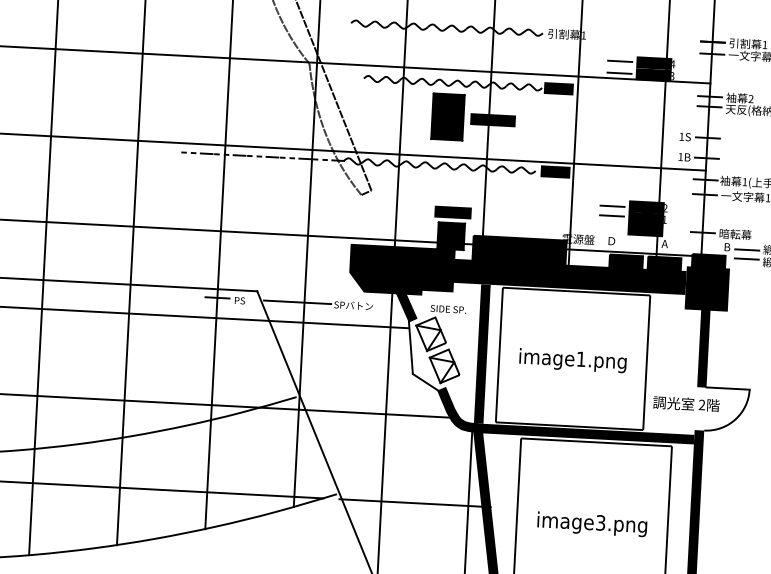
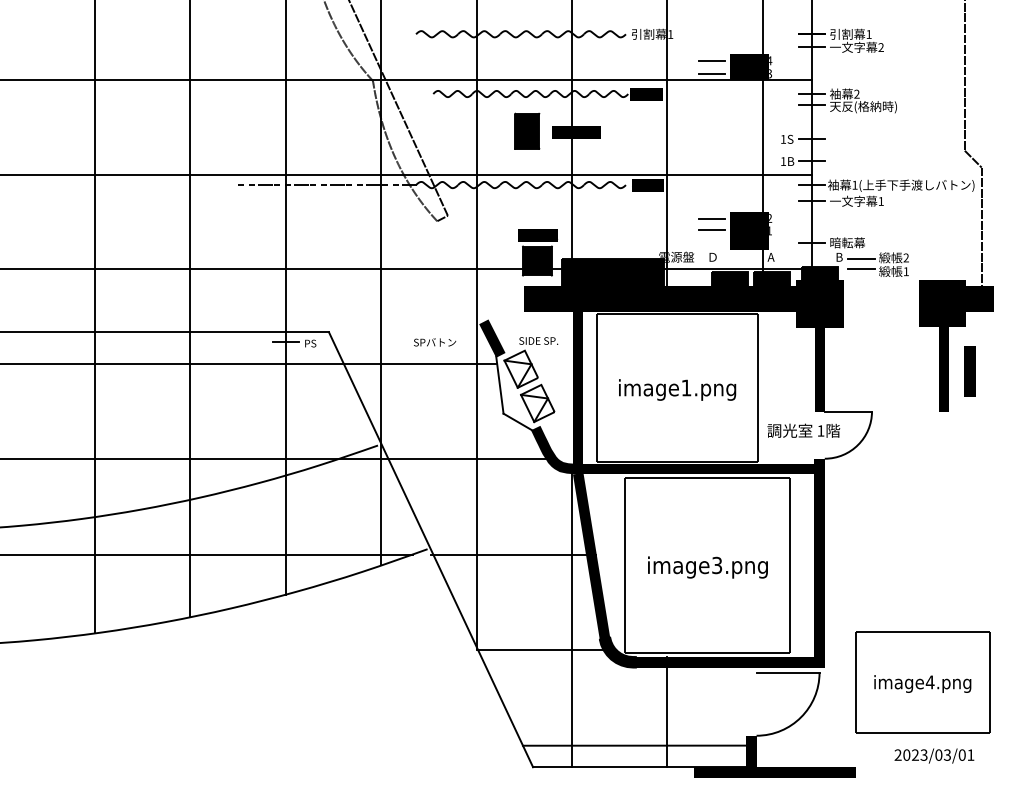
part: (448, 117) -> (527, 131), size x0.7
fill: (401, 270) -> (485, 301), removed
line: (297, 302) -> (373, 342), removed
text: (701, 404) -> (820, 430), 2 -> 1

